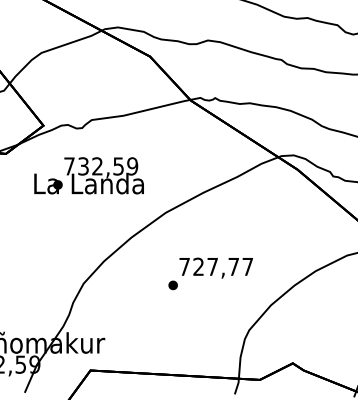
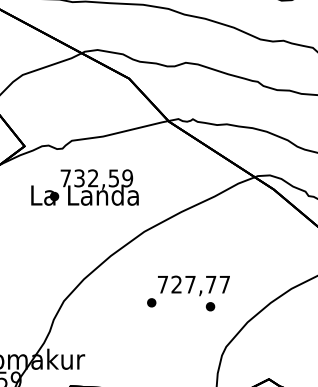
text: (88, 175) -> (84, 187), moved
part: (232, 289) -> (209, 306), added

